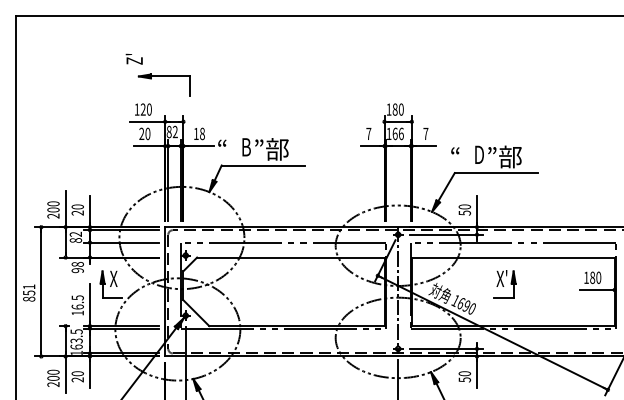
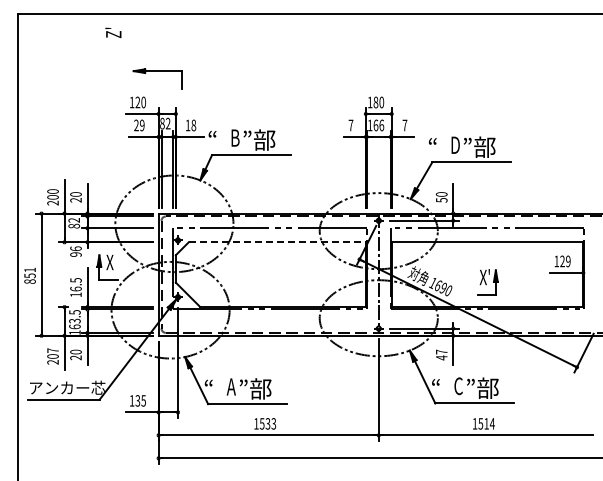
text: (134, 58) -> (113, 32), moved
text: (148, 133) -> (142, 125), 20 -> 29
line: (291, 257) -> (277, 242), solid -> dashed
text: (77, 264) -> (75, 248), 98 -> 96
text: (595, 277) -> (565, 261), 180 -> 129
part: (504, 284) -> (487, 282), moved
text: (52, 372) -> (52, 350), 200 -> 207
text: (464, 376) -> (441, 354), 50 -> 47

